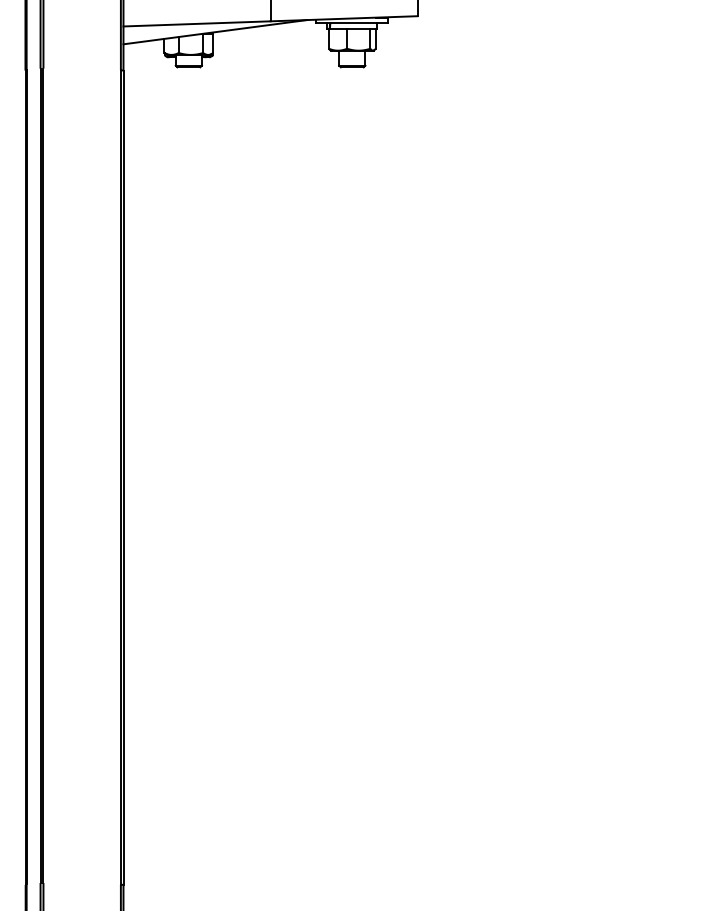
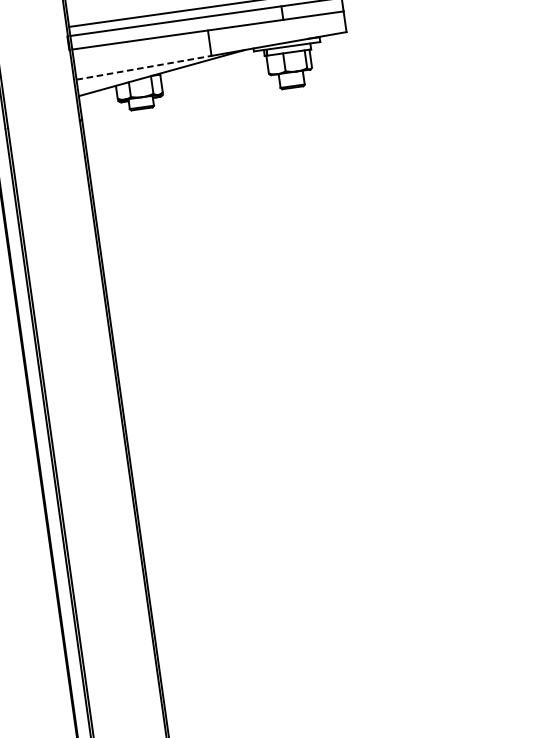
line: (197, 23) -> (144, 67), solid -> dashed

